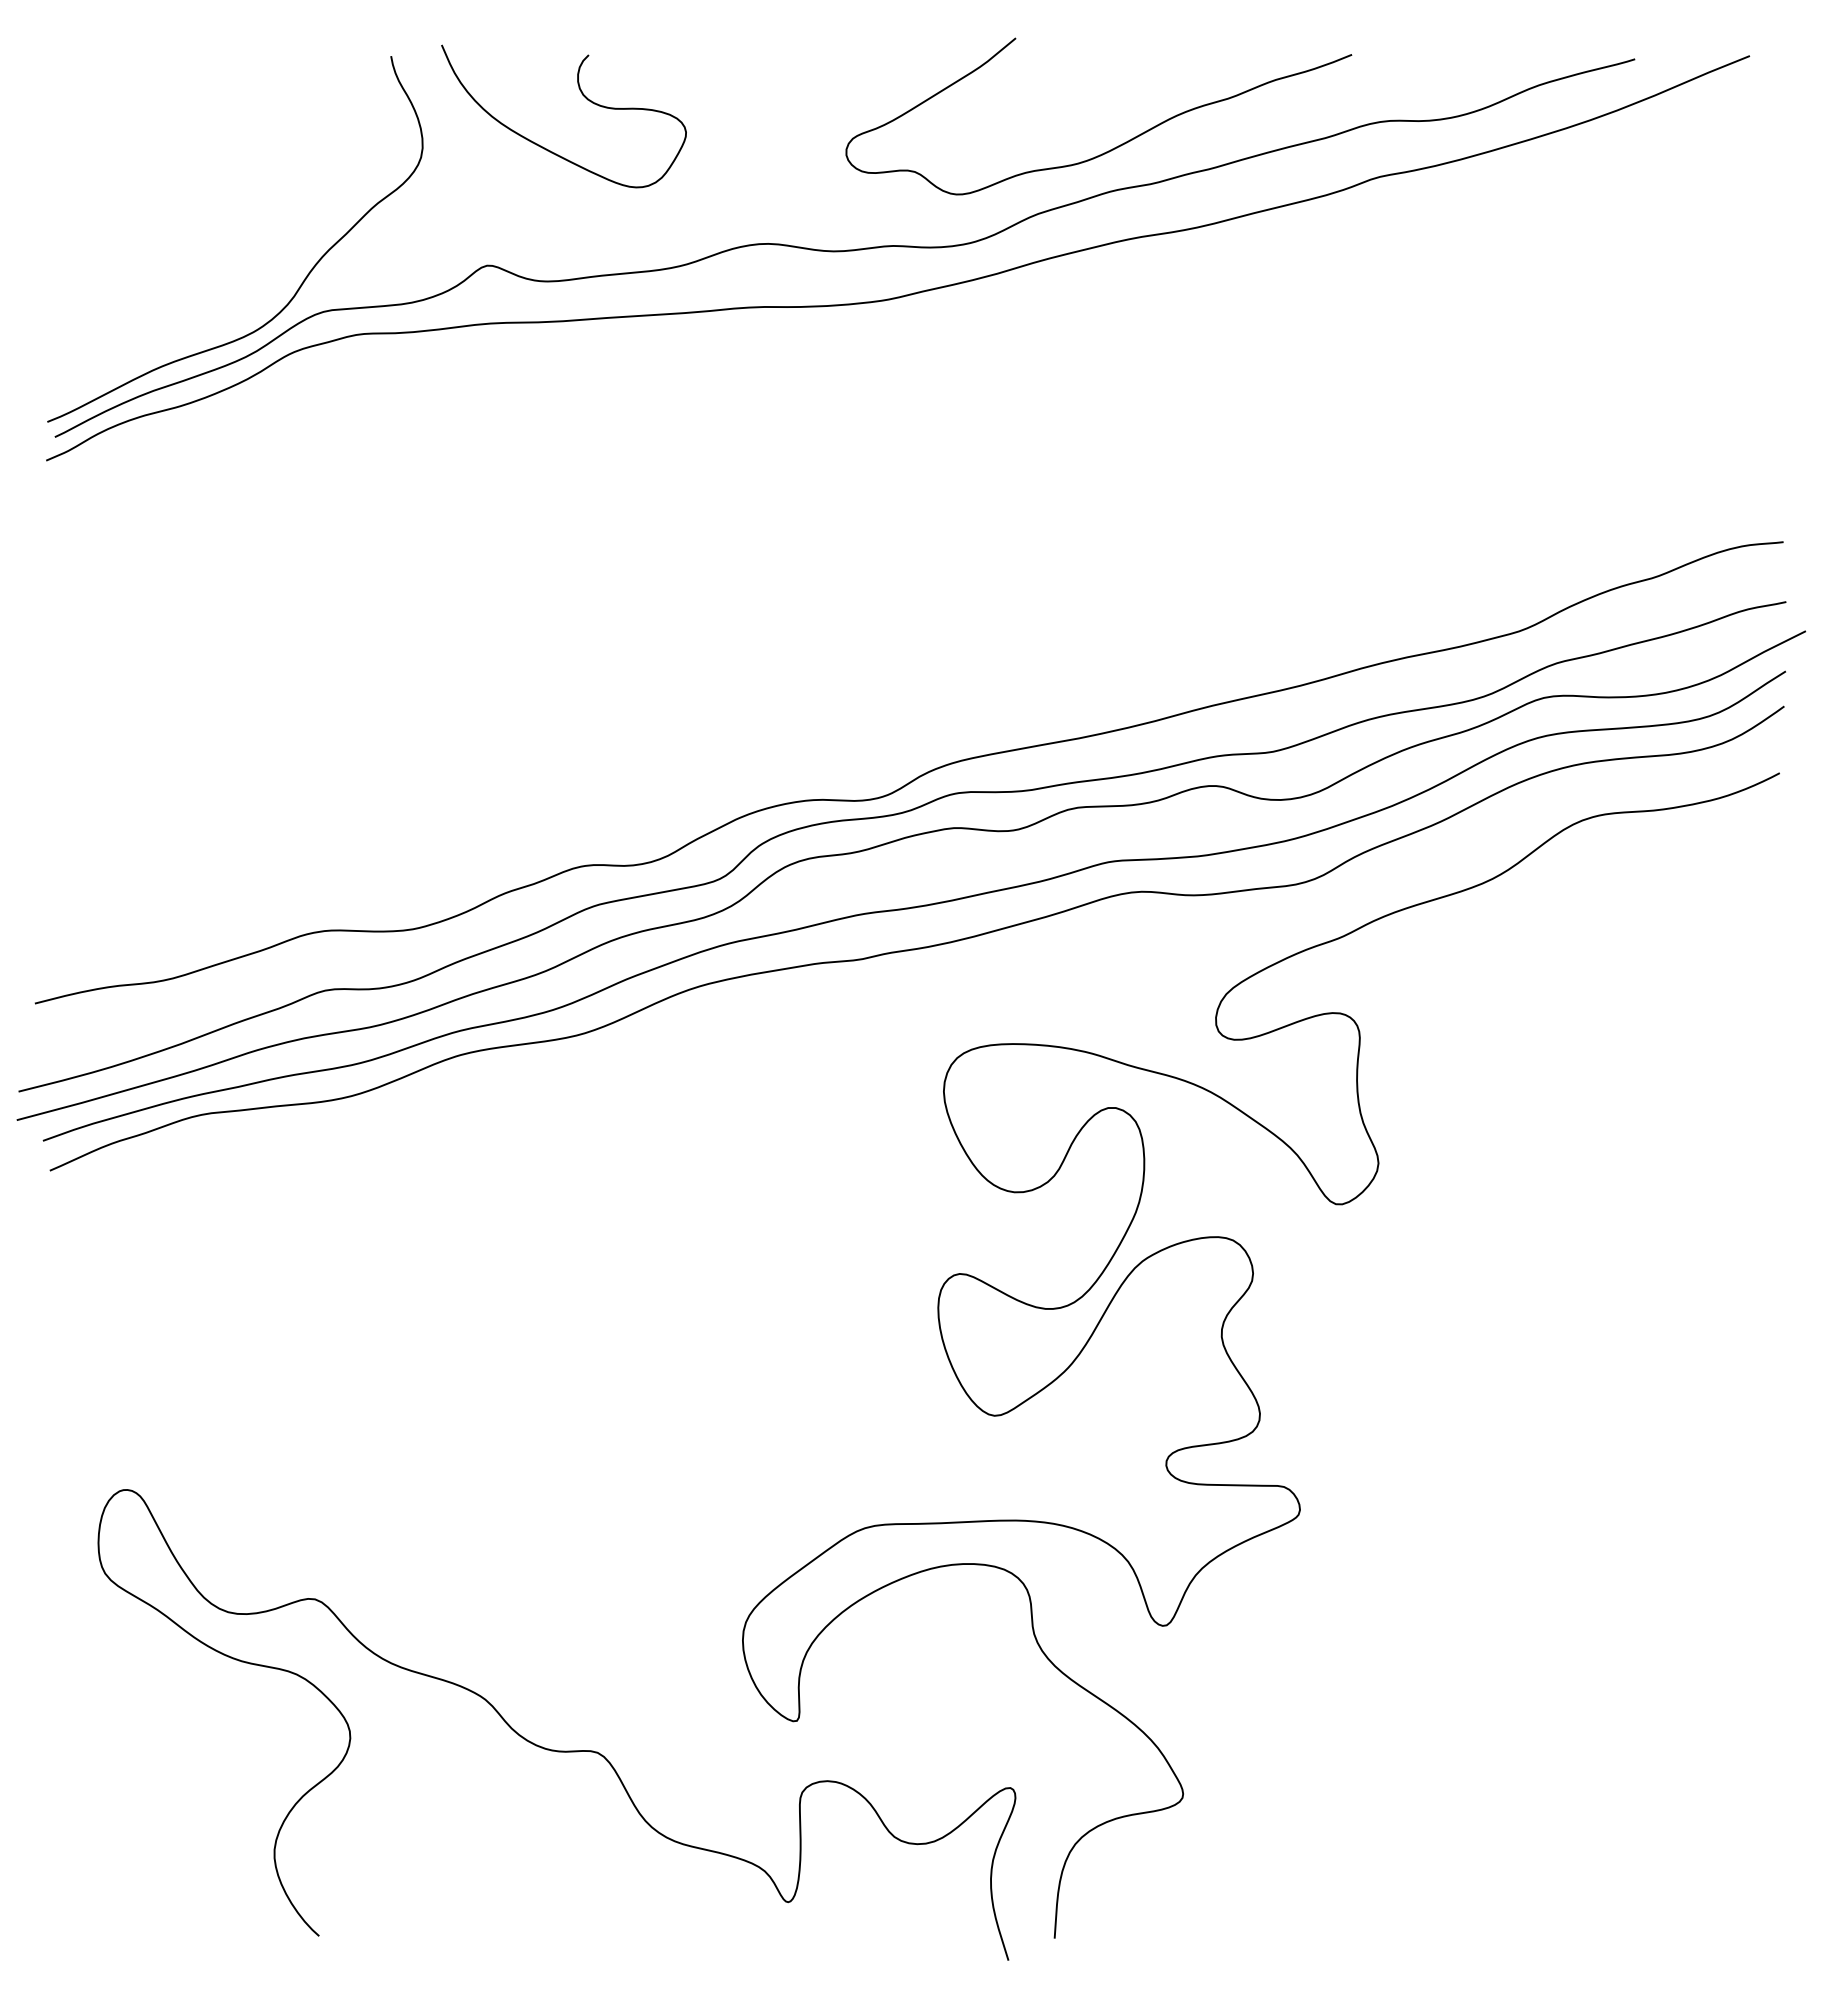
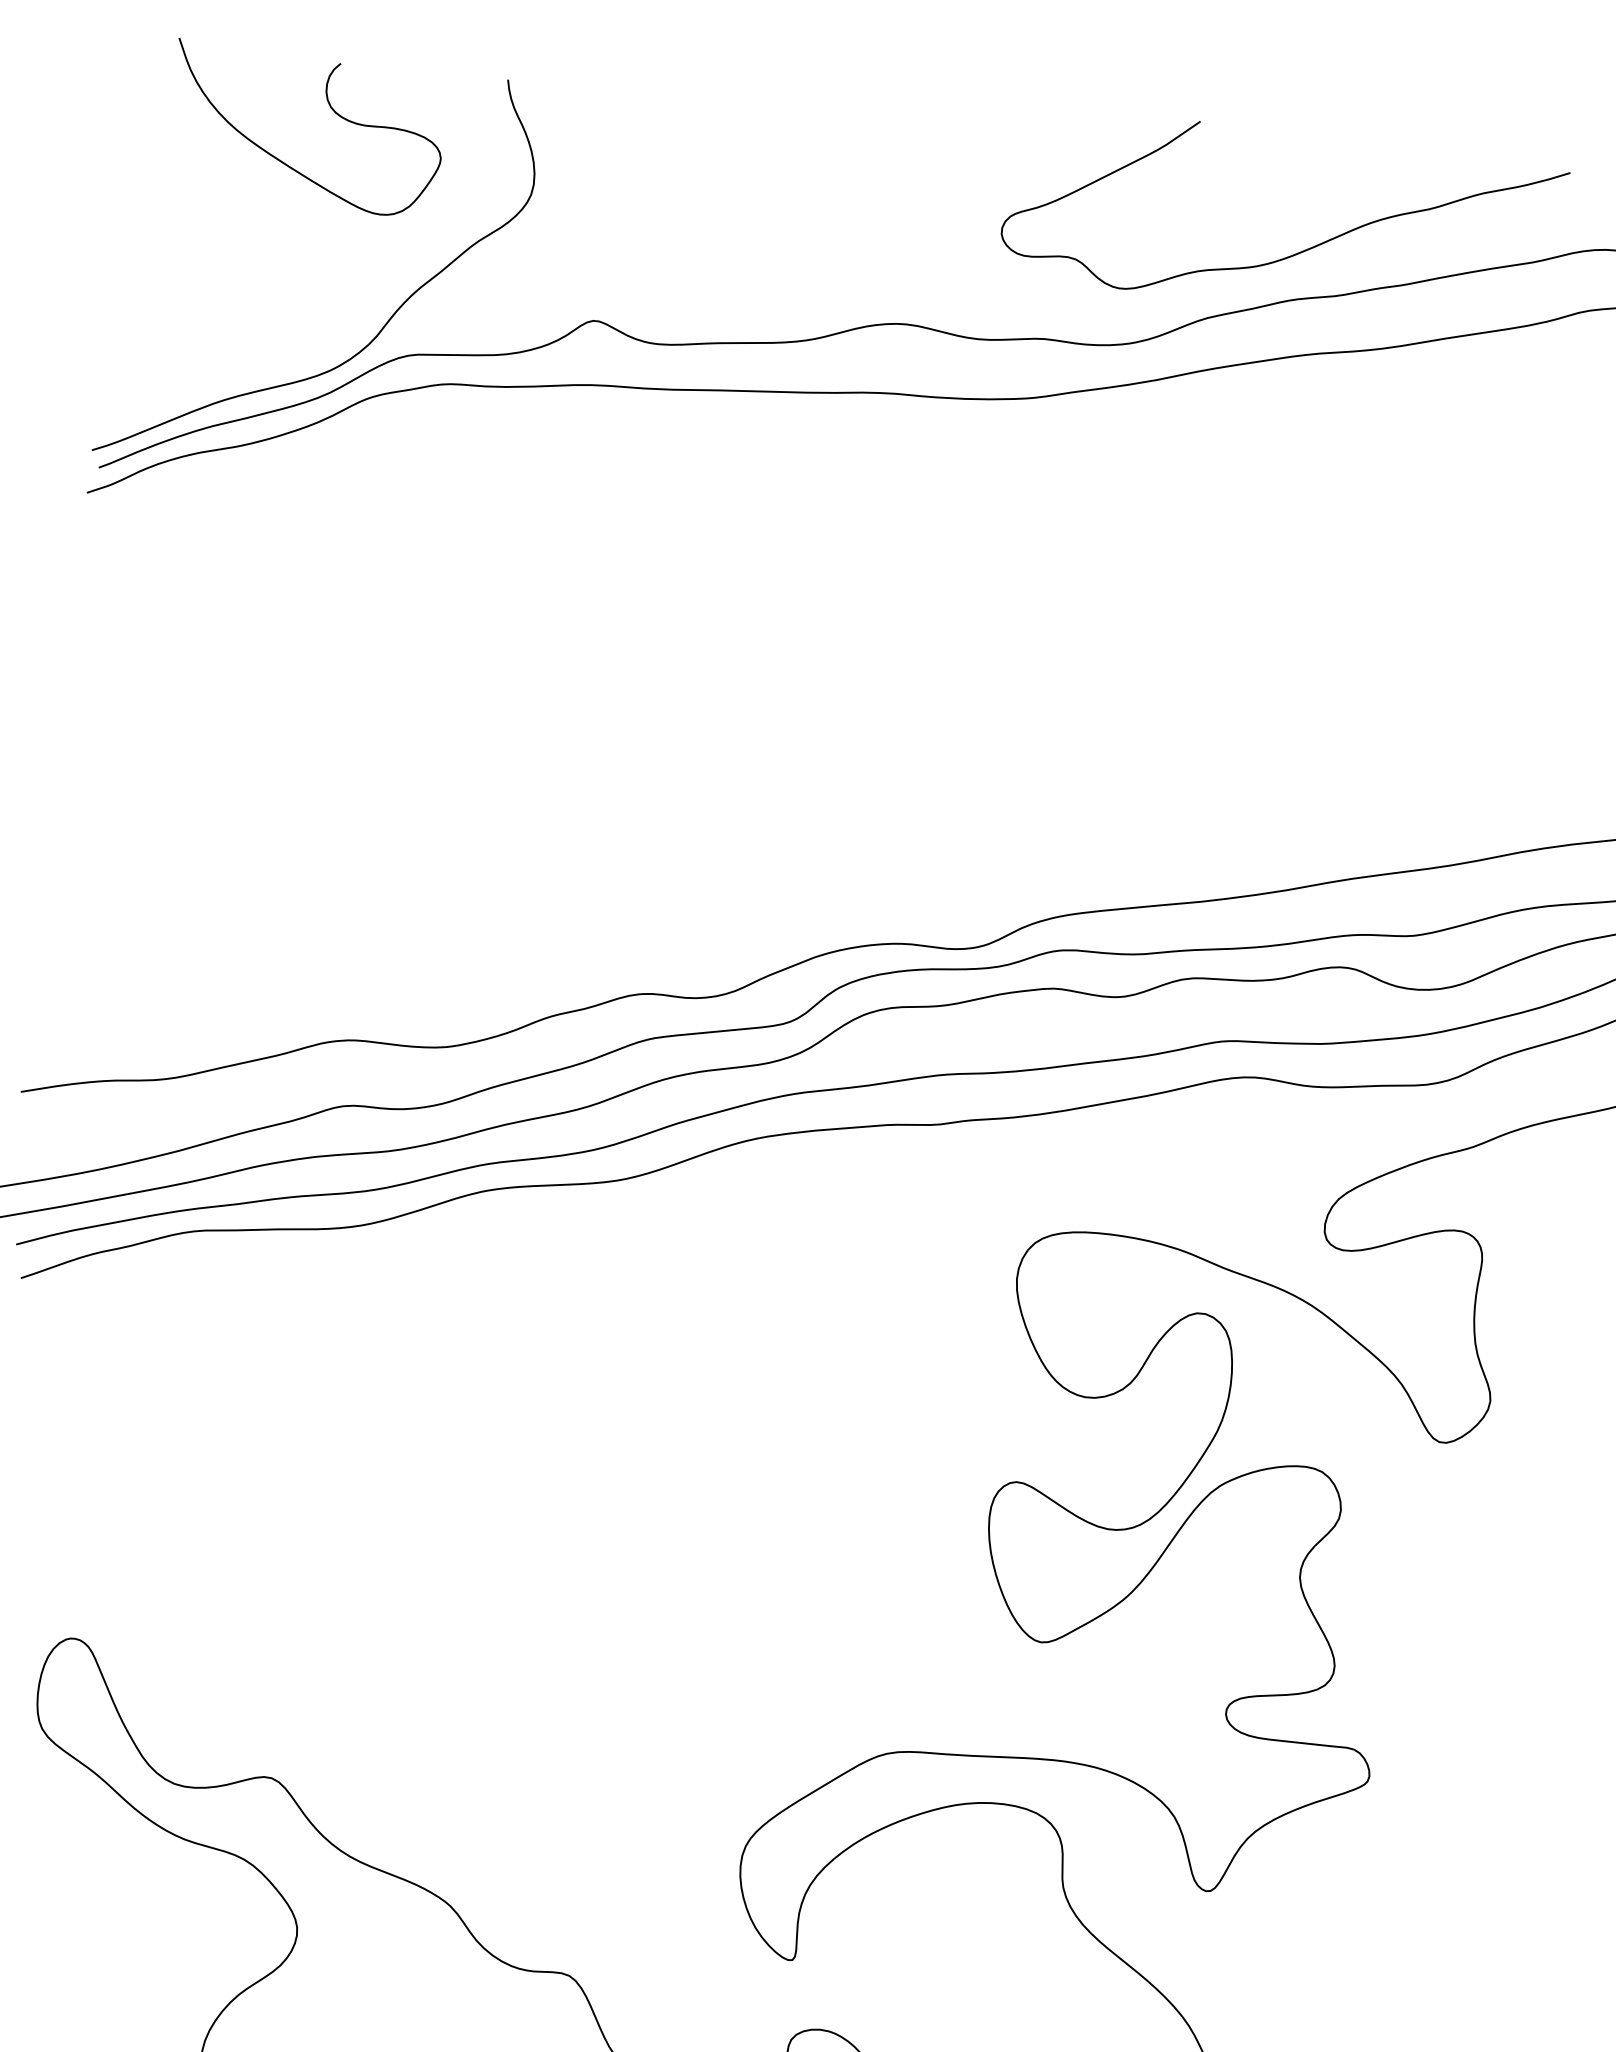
curve: (583, 96) -> (330, 108), moved

